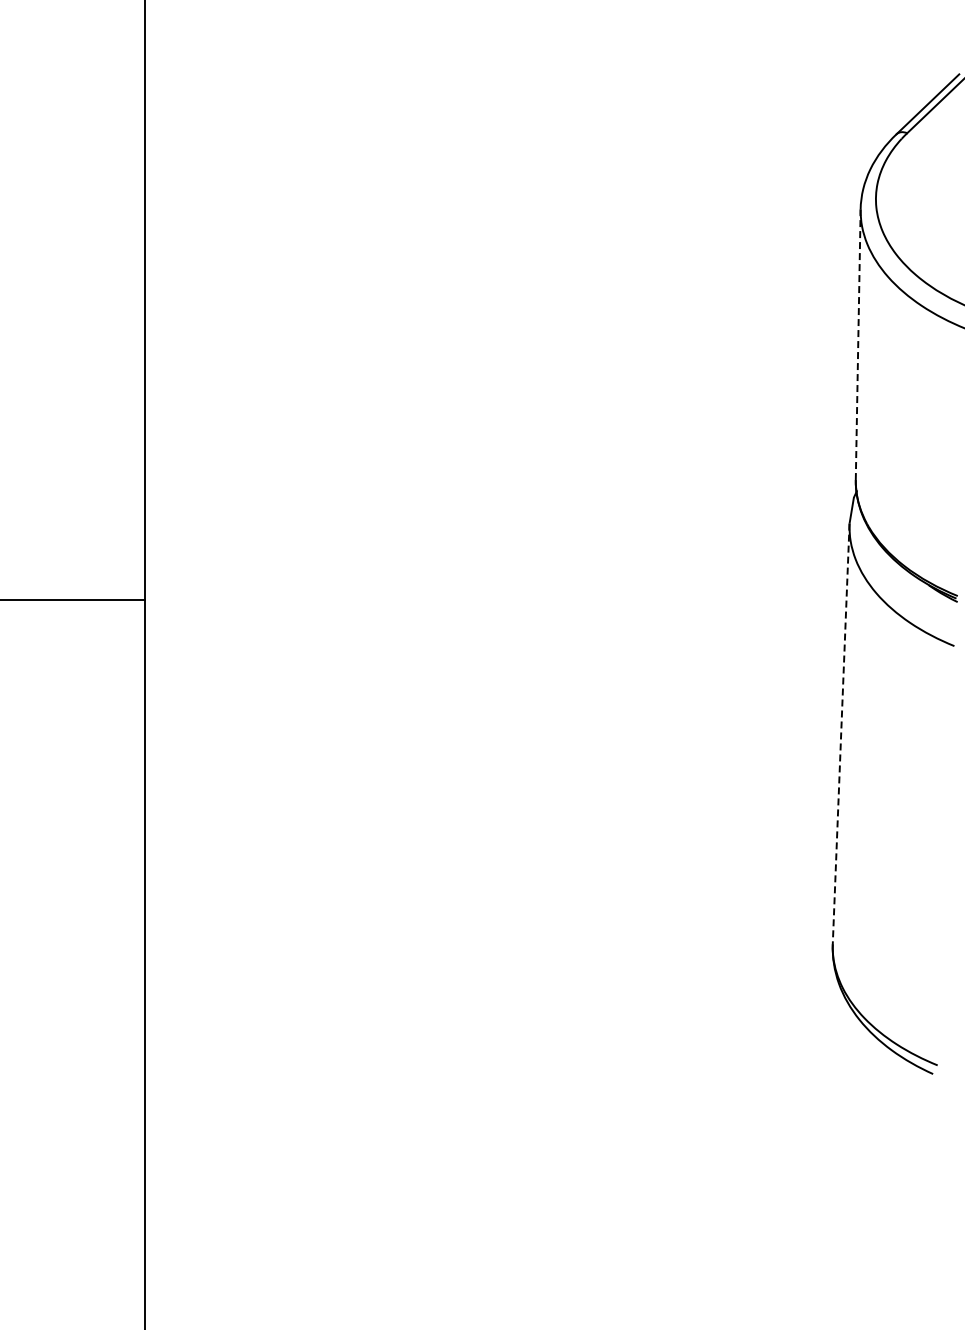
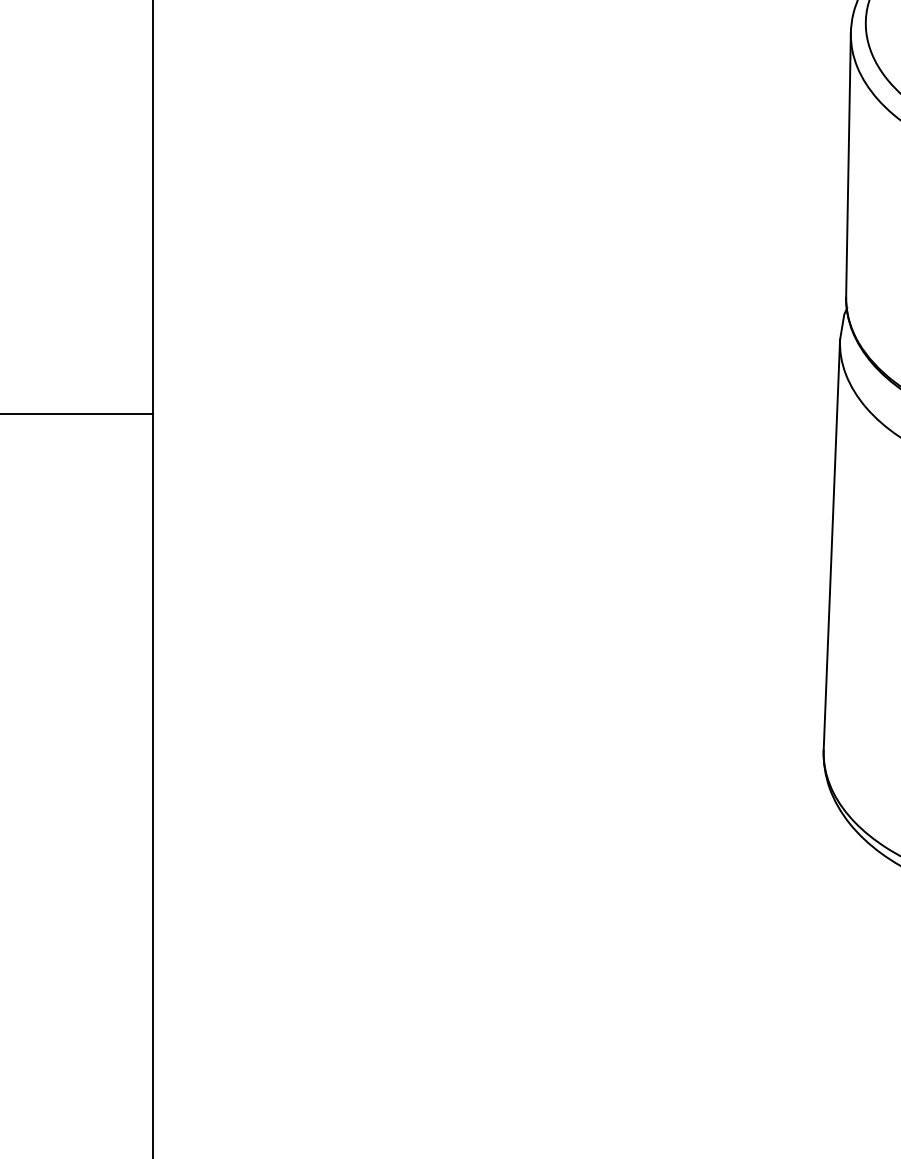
line: (858, 344) -> (848, 165), dashed -> solid
line: (841, 734) -> (832, 545), dashed -> solid

